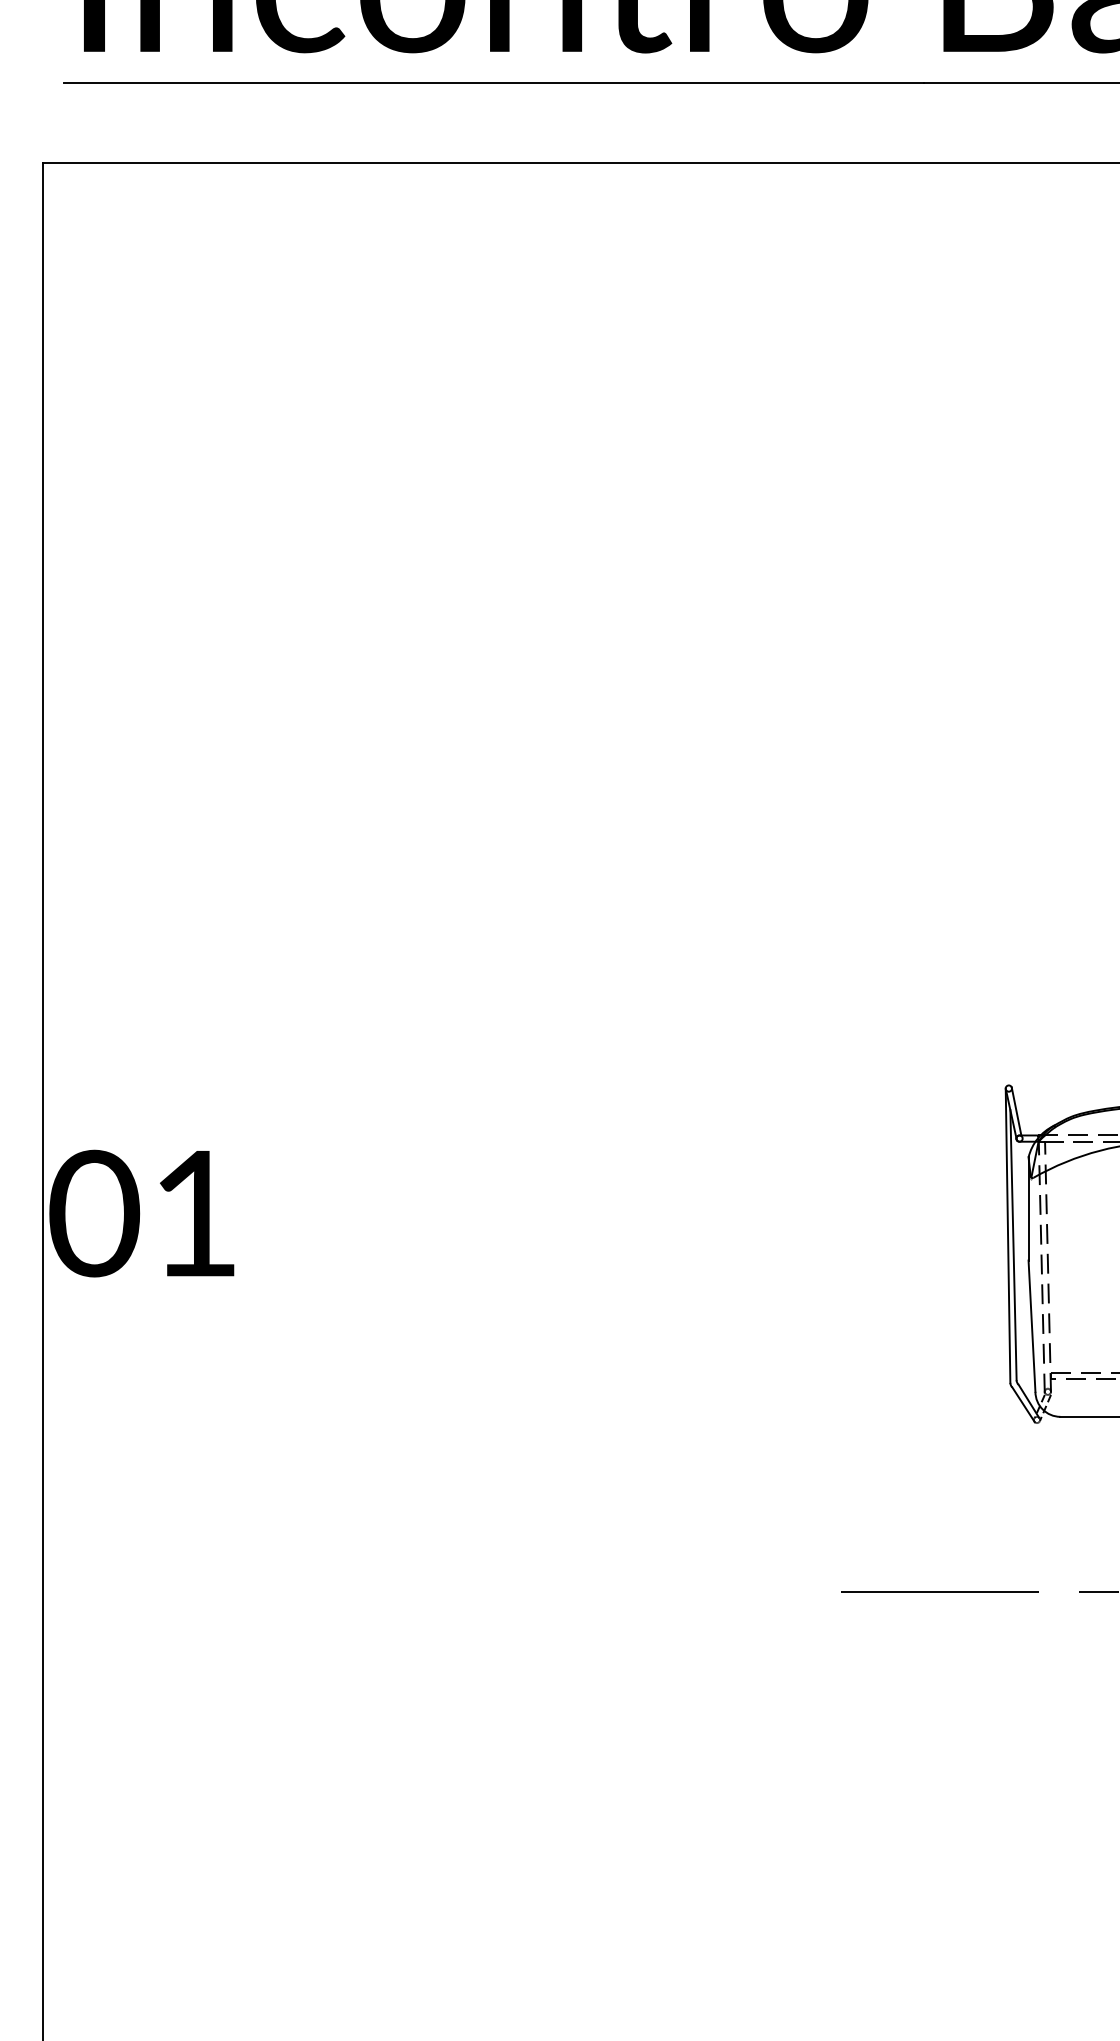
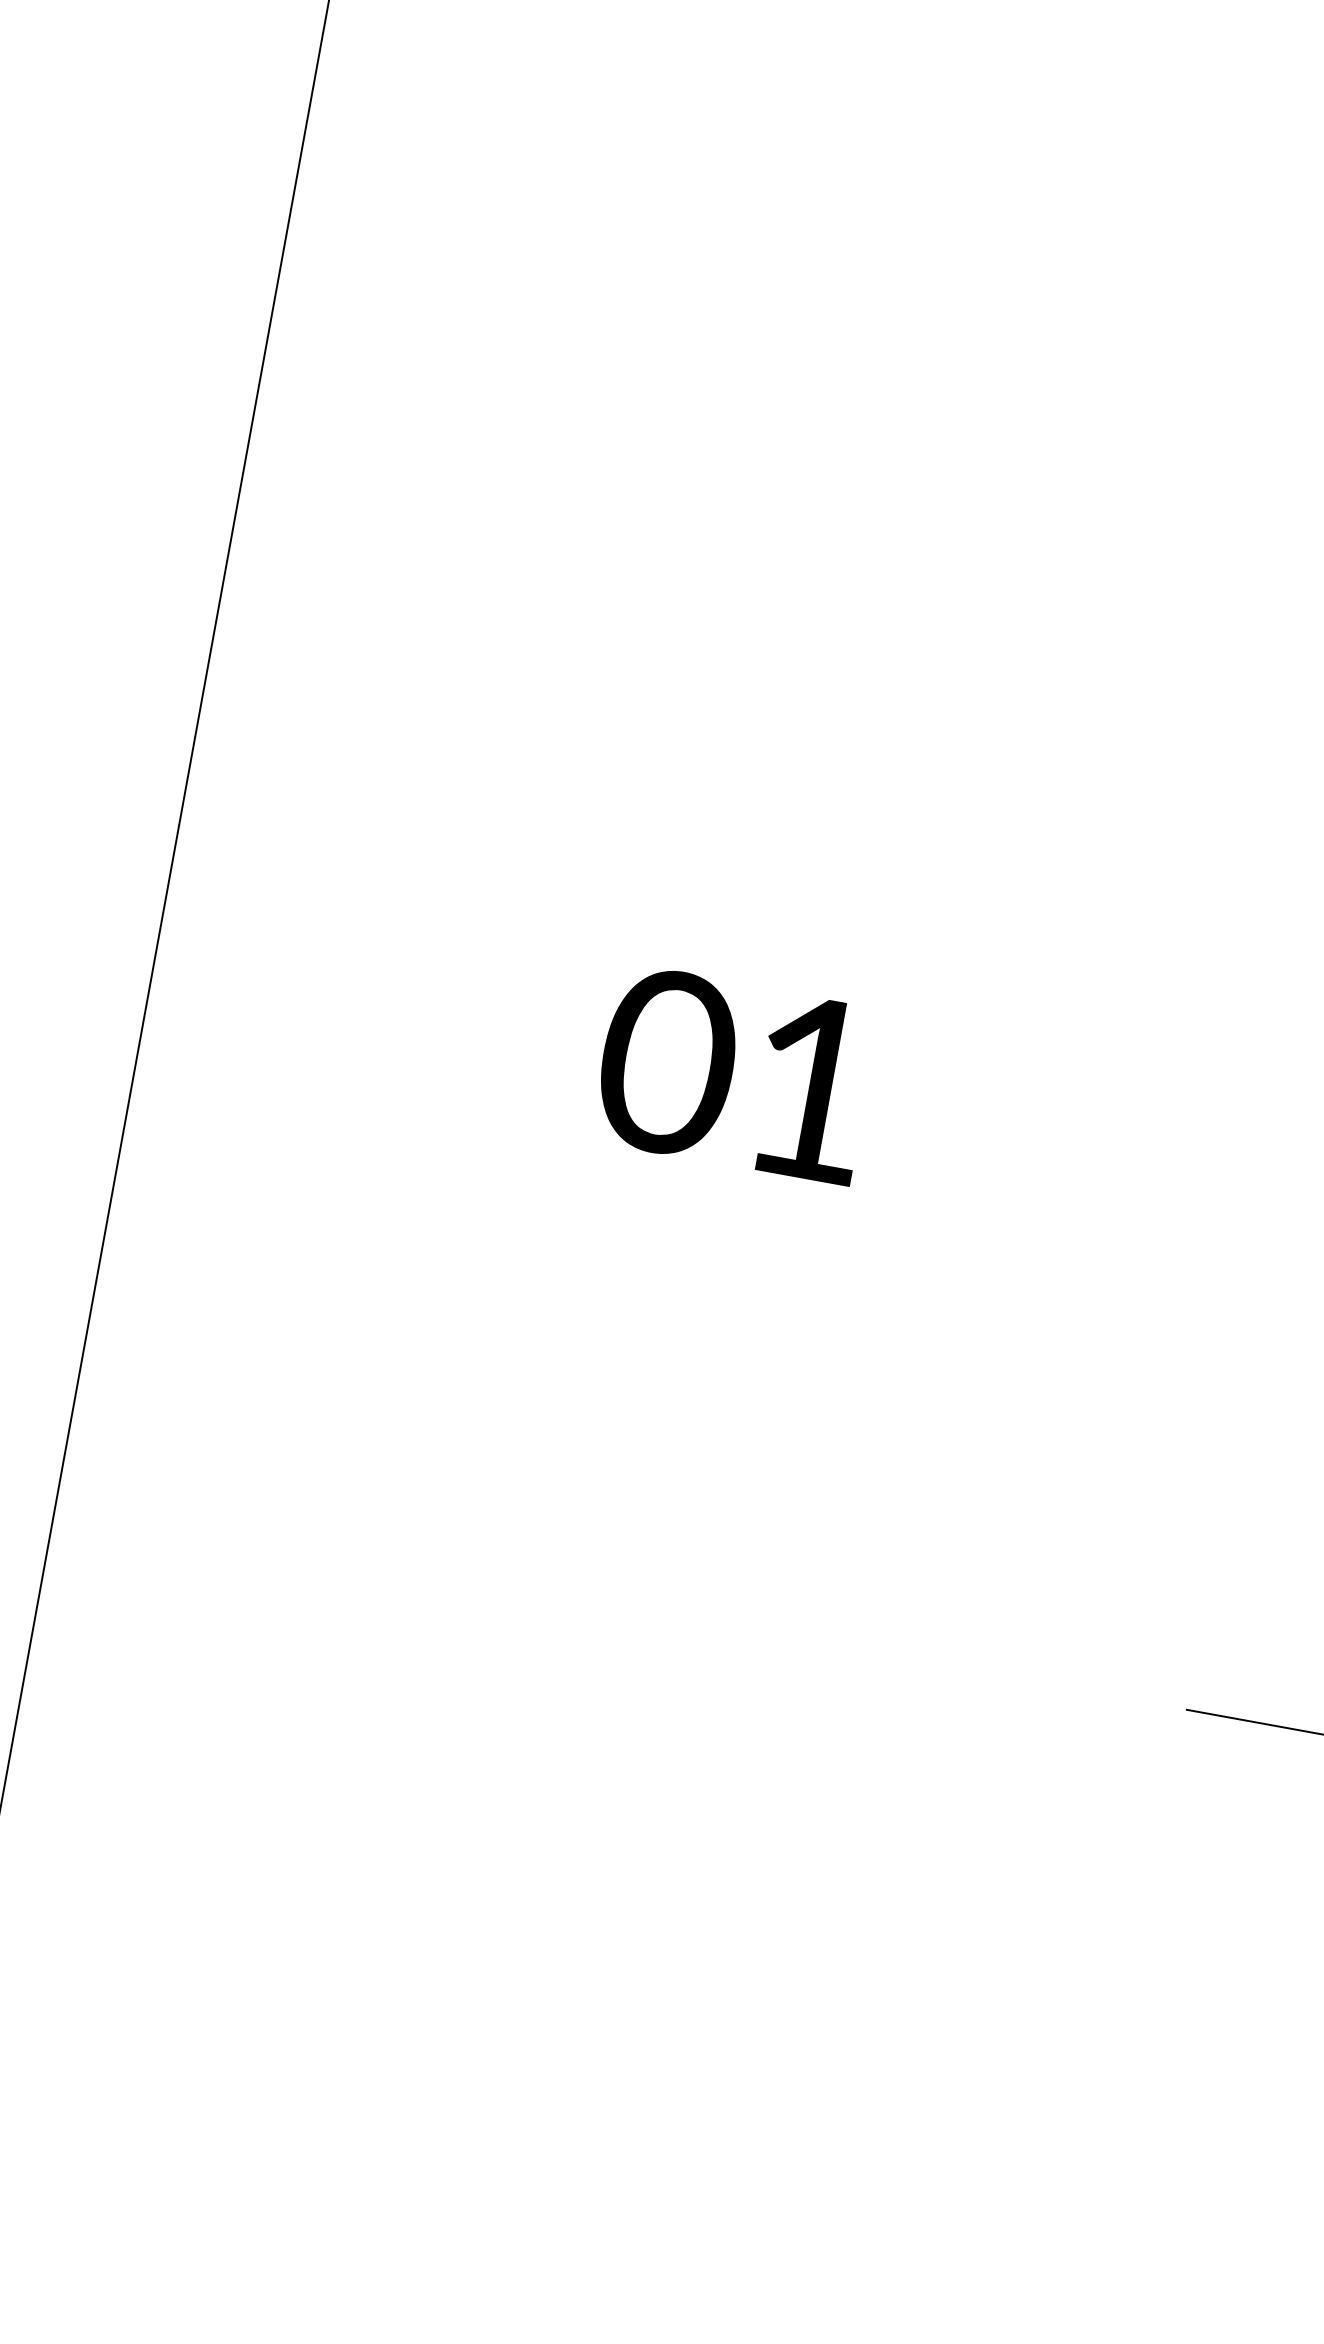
text: (141, 1213) -> (734, 1074), moved

